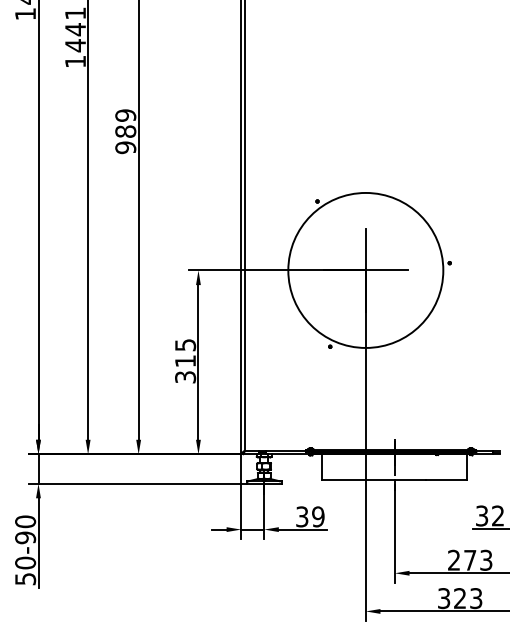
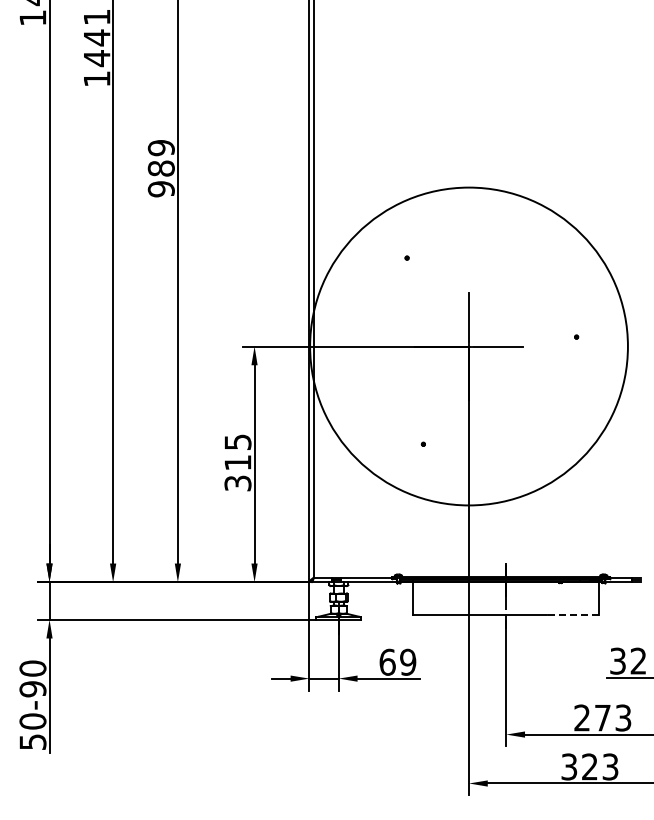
circle: (365, 270) -> (468, 346), size x1.6
line: (446, 480) -> (572, 615), solid -> dashed
text: (302, 516) -> (387, 661), 39 -> 69

